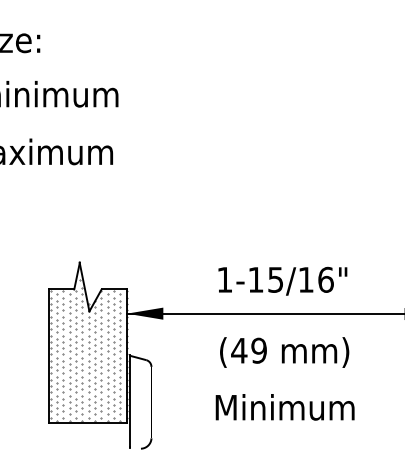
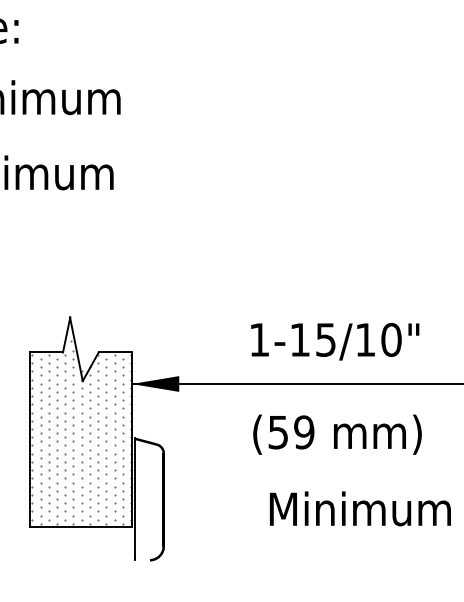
text: (325, 279) -> (390, 339), 1-15/16" -> 1-15/10"
text: (239, 350) -> (278, 432), (49 -> (59
text: (284, 407) -> (359, 509), moved

